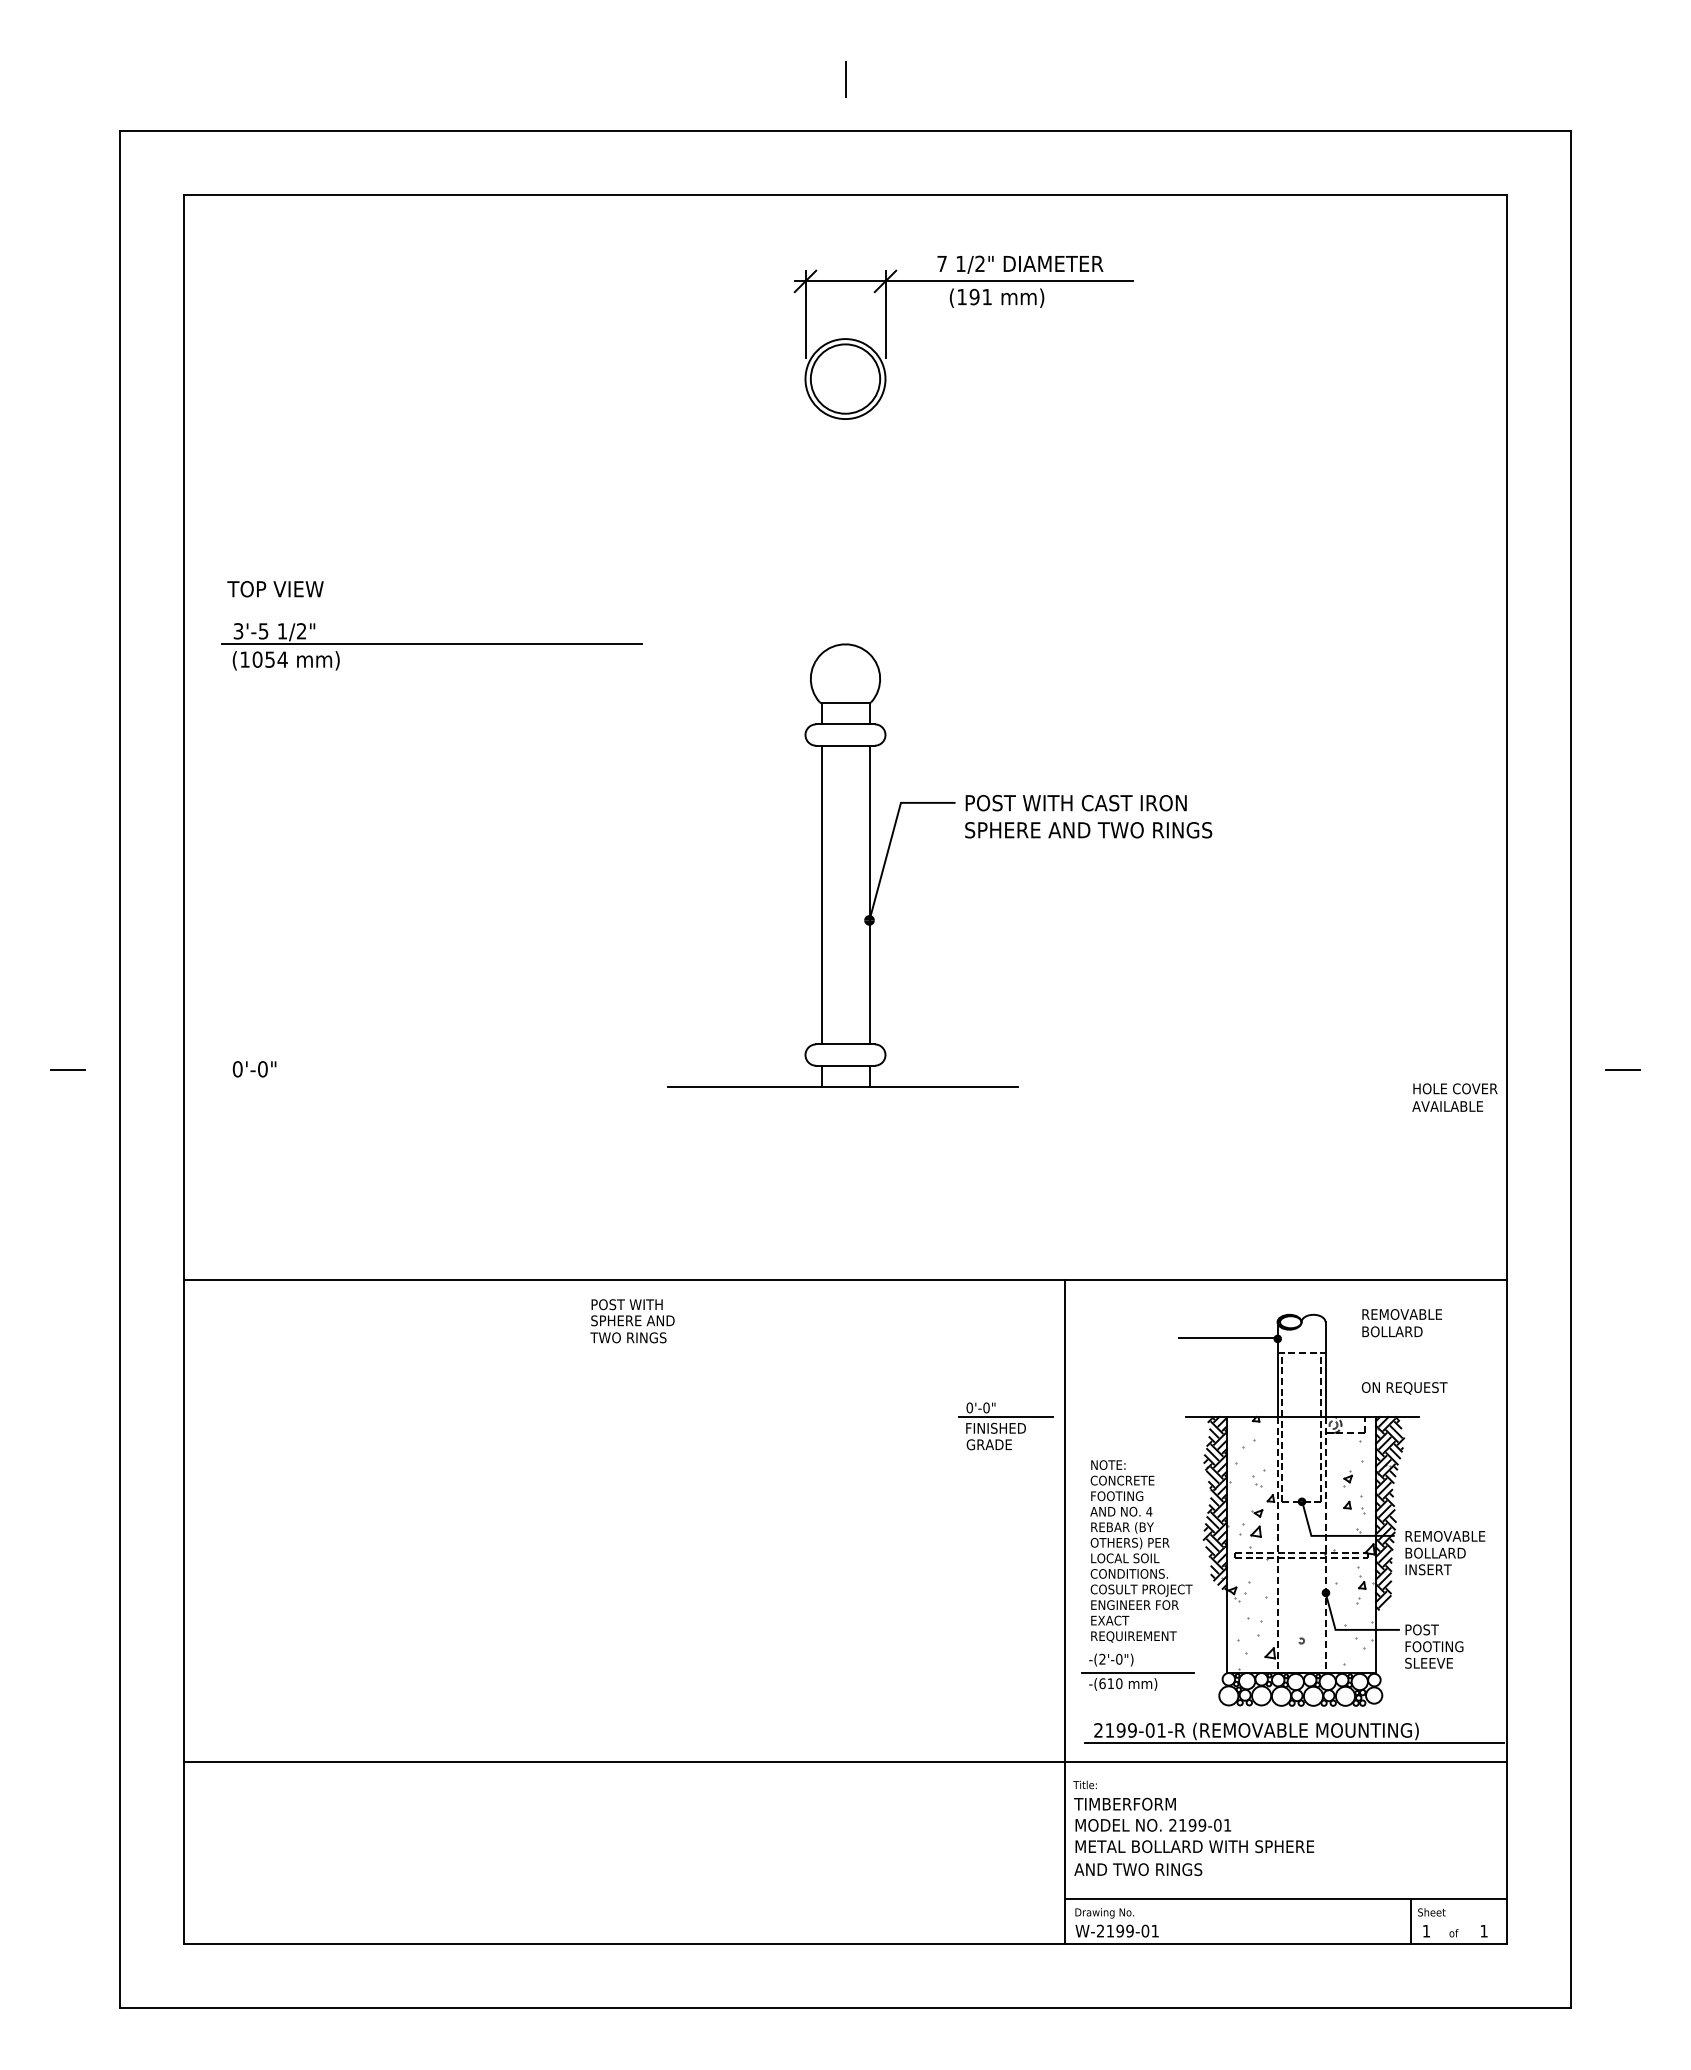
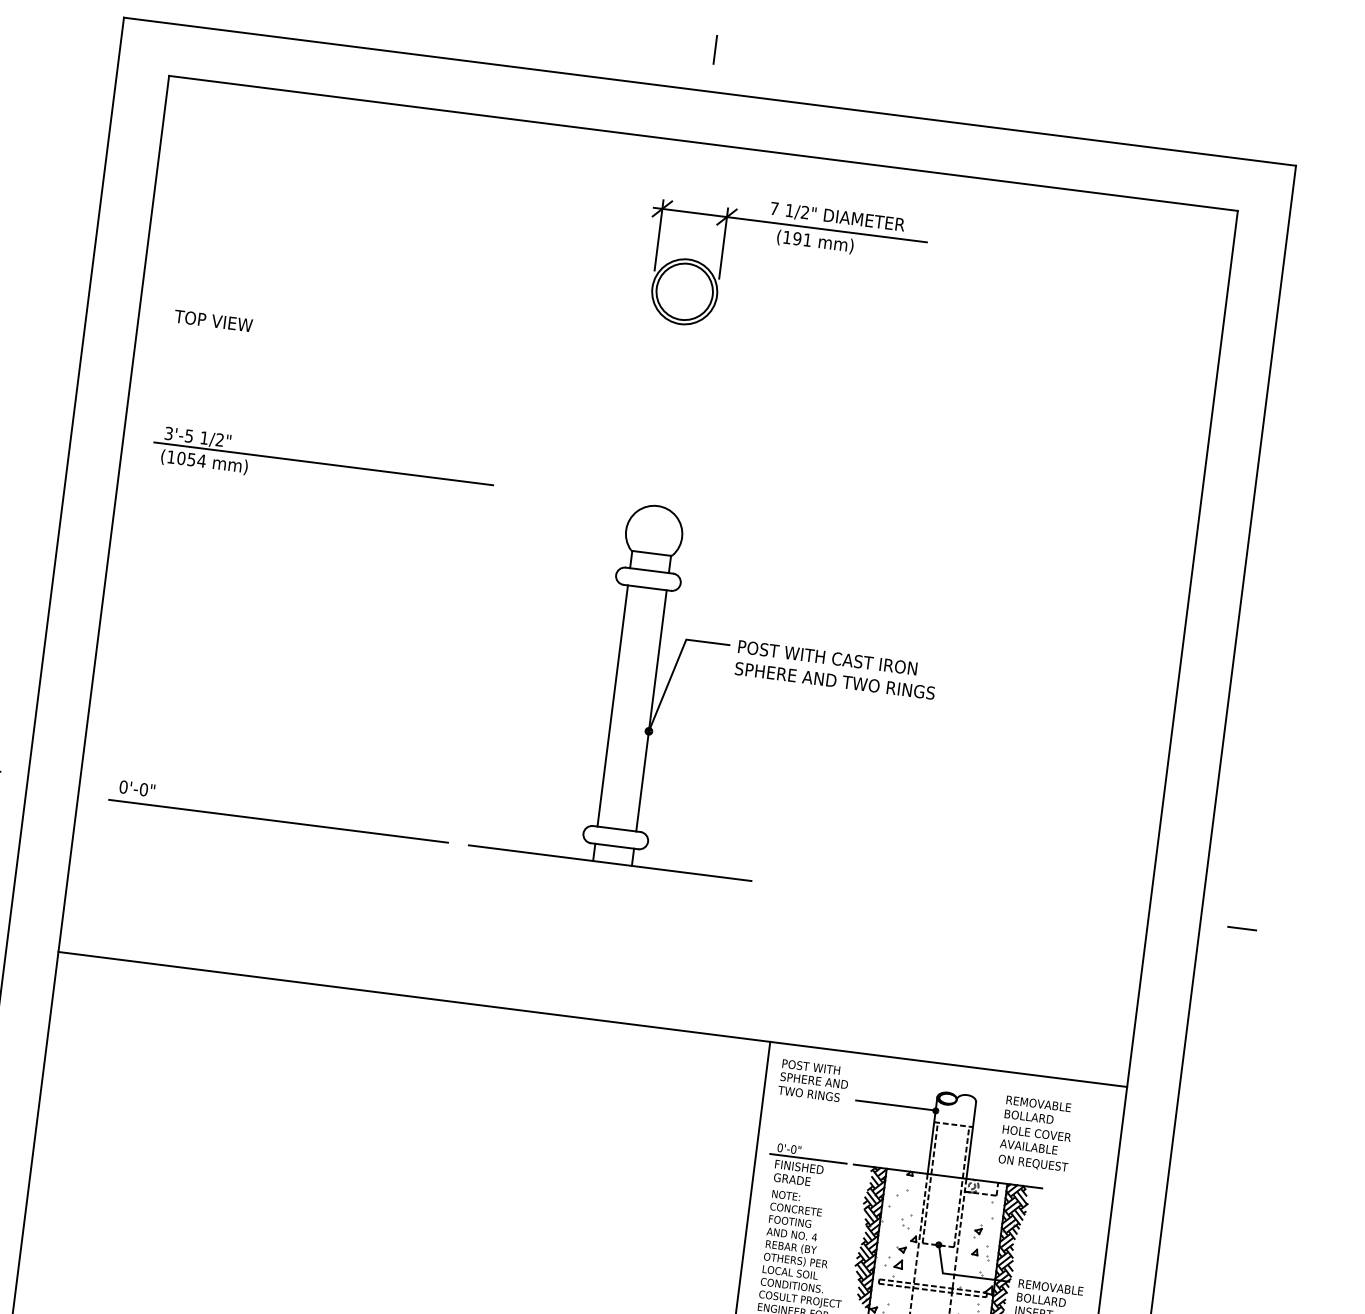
text: (275, 589) -> (213, 321), moved
line: (431, 1087) -> (278, 821), added
text: (1454, 1097) -> (1035, 1140), moved
text: (632, 1321) -> (813, 1081), moved
part: (1005, 1426) -> (807, 1166), moved

